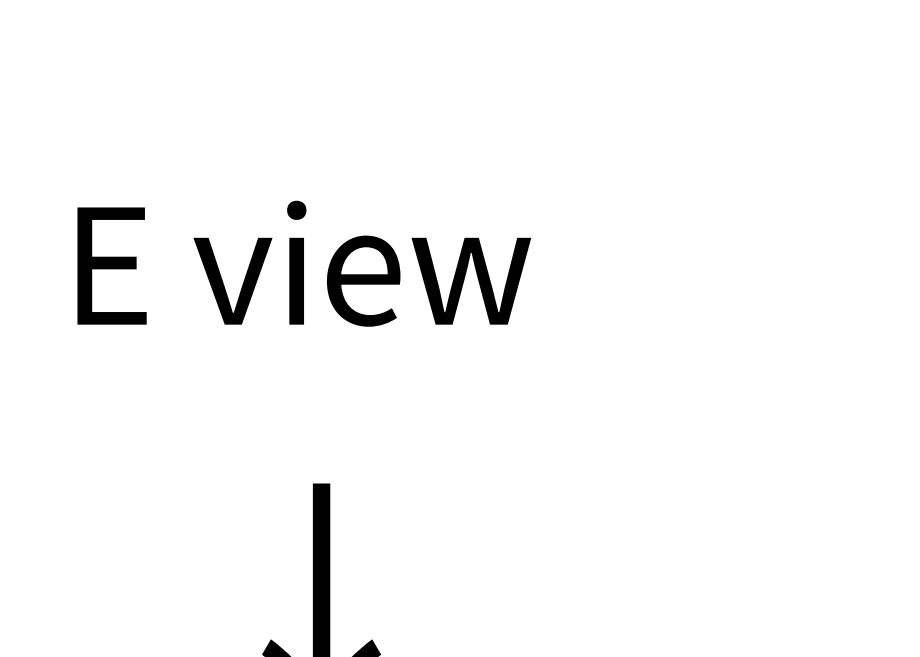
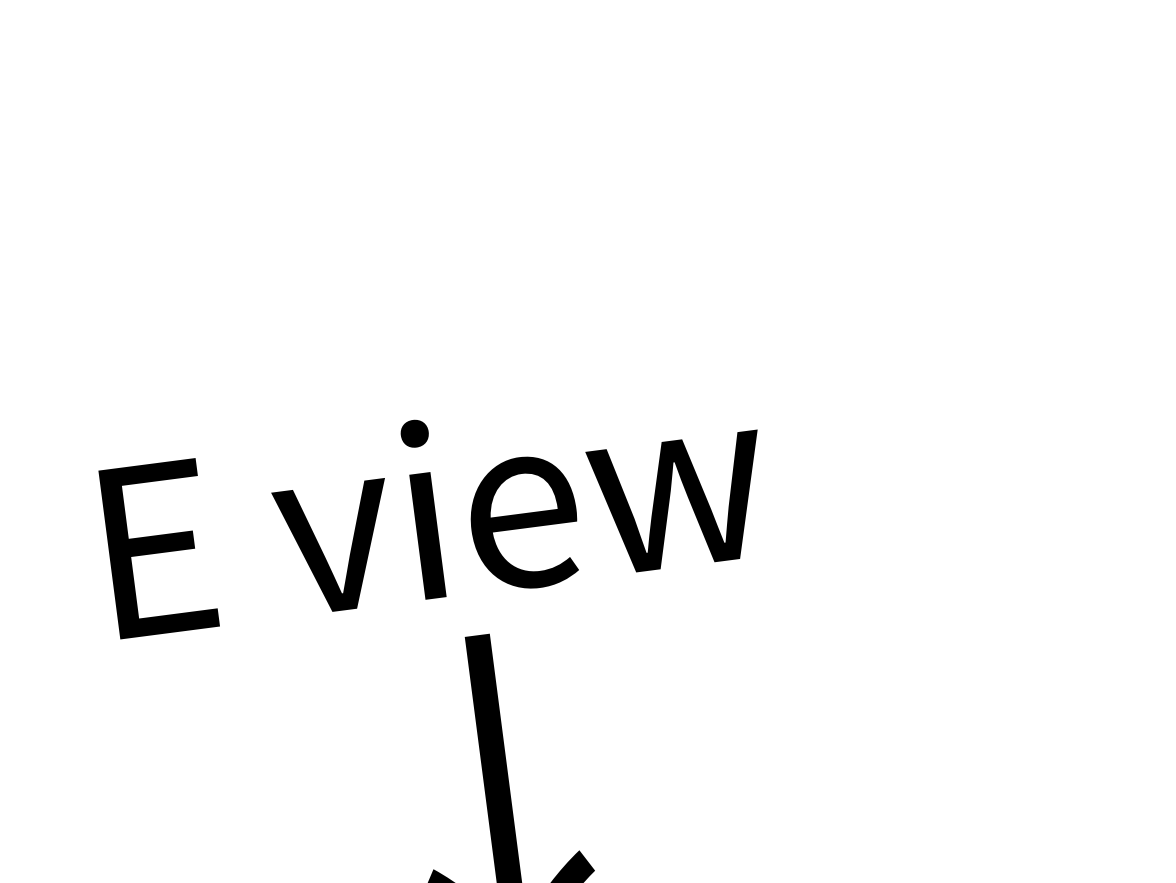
text: (303, 263) -> (434, 509), moved

